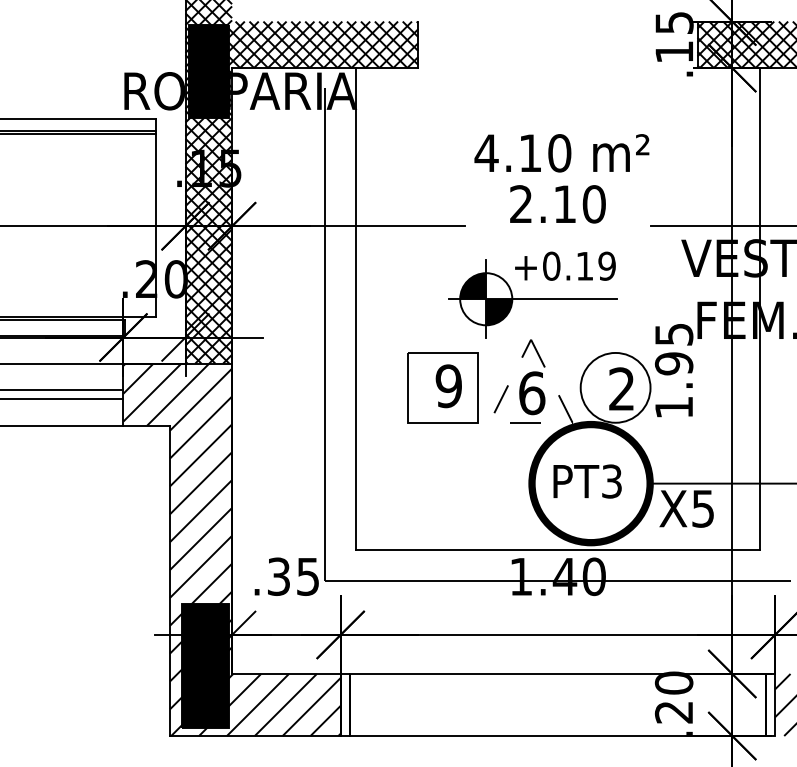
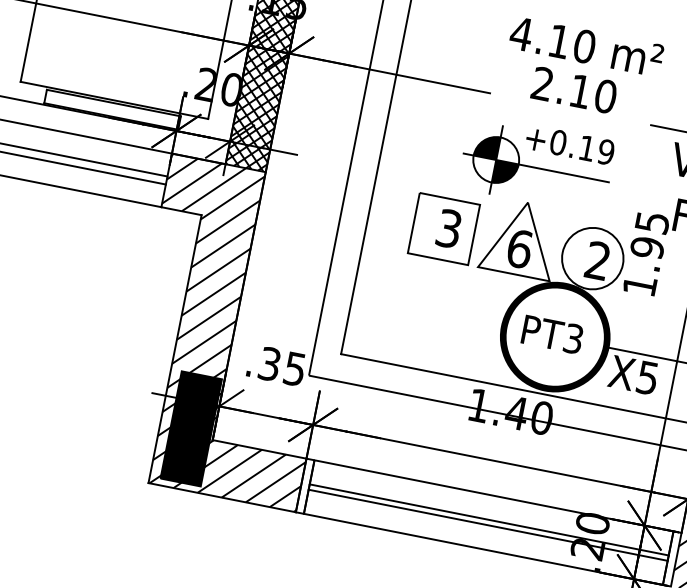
text: (448, 385) -> (448, 228), 9 -> 3
line: (530, 422) -> (513, 273), dashed -> solid
line: (557, 701) -> (488, 519), added
line: (557, 708) -> (487, 525), added

